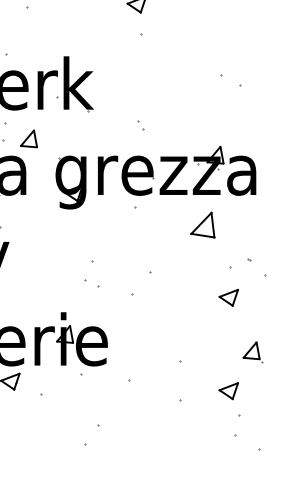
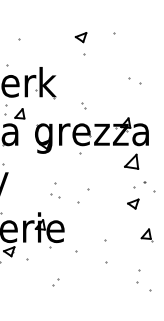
part: (202, 224) -> (131, 161), moved
part: (229, 390) -> (133, 256), removed
part: (91, 435) -> (55, 282), size x0.62

